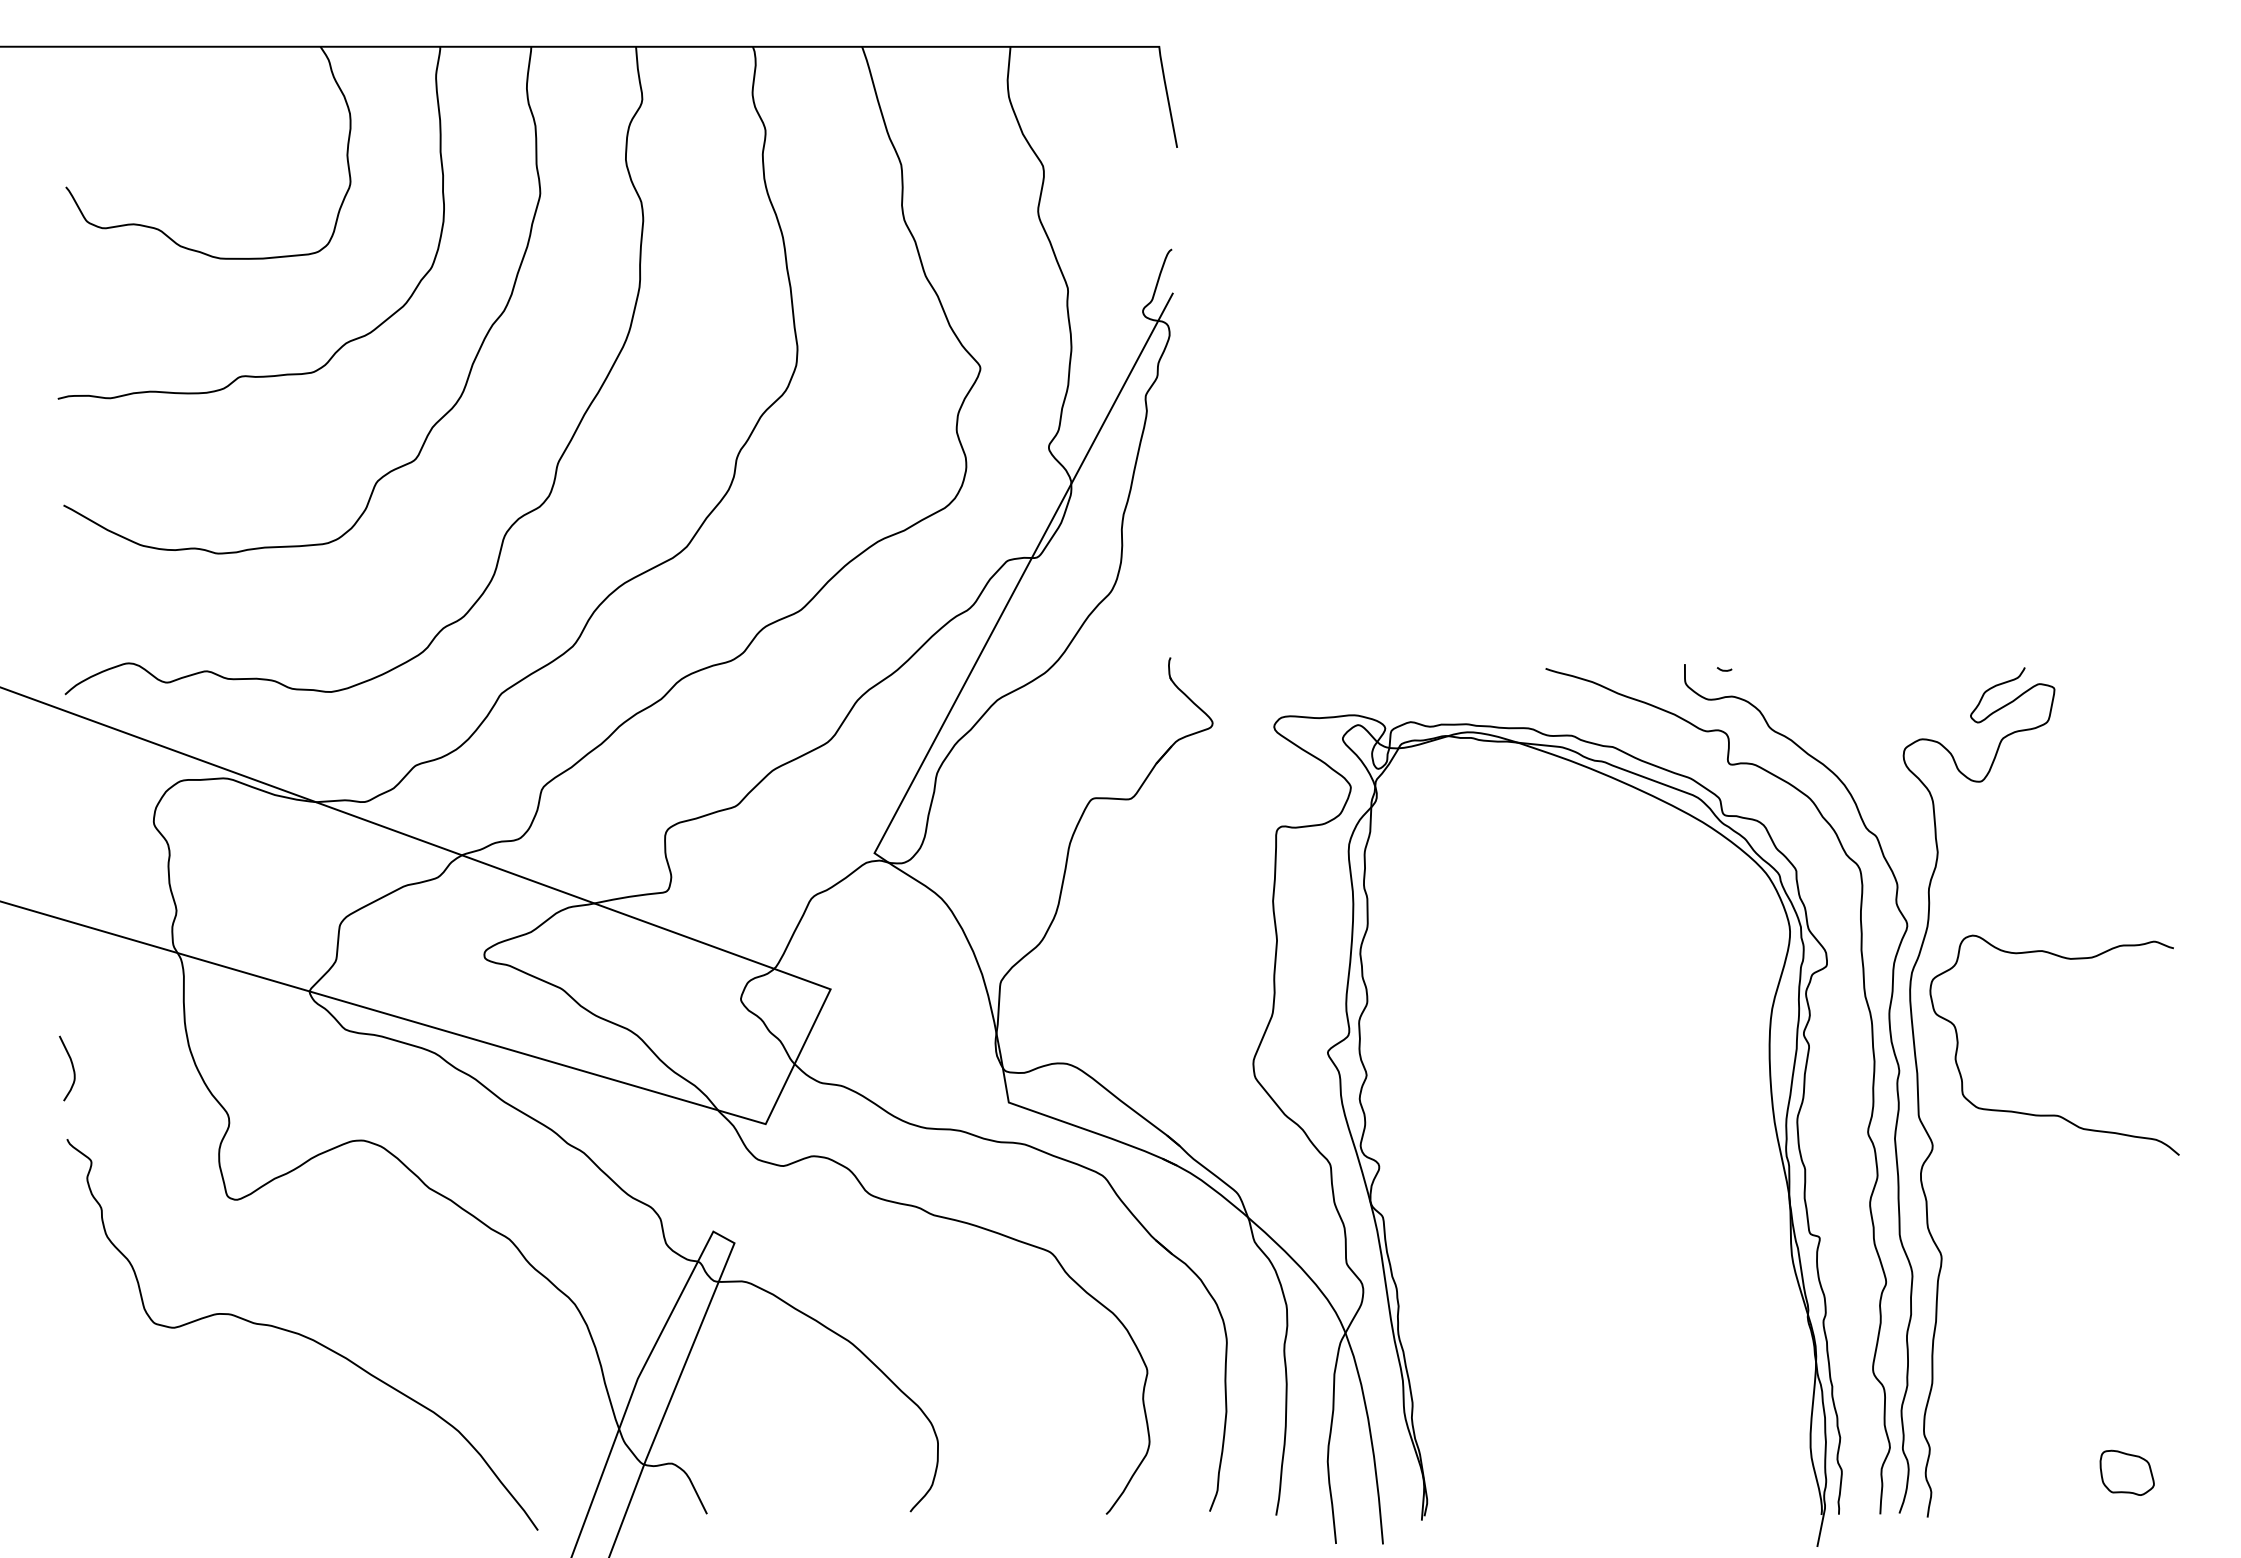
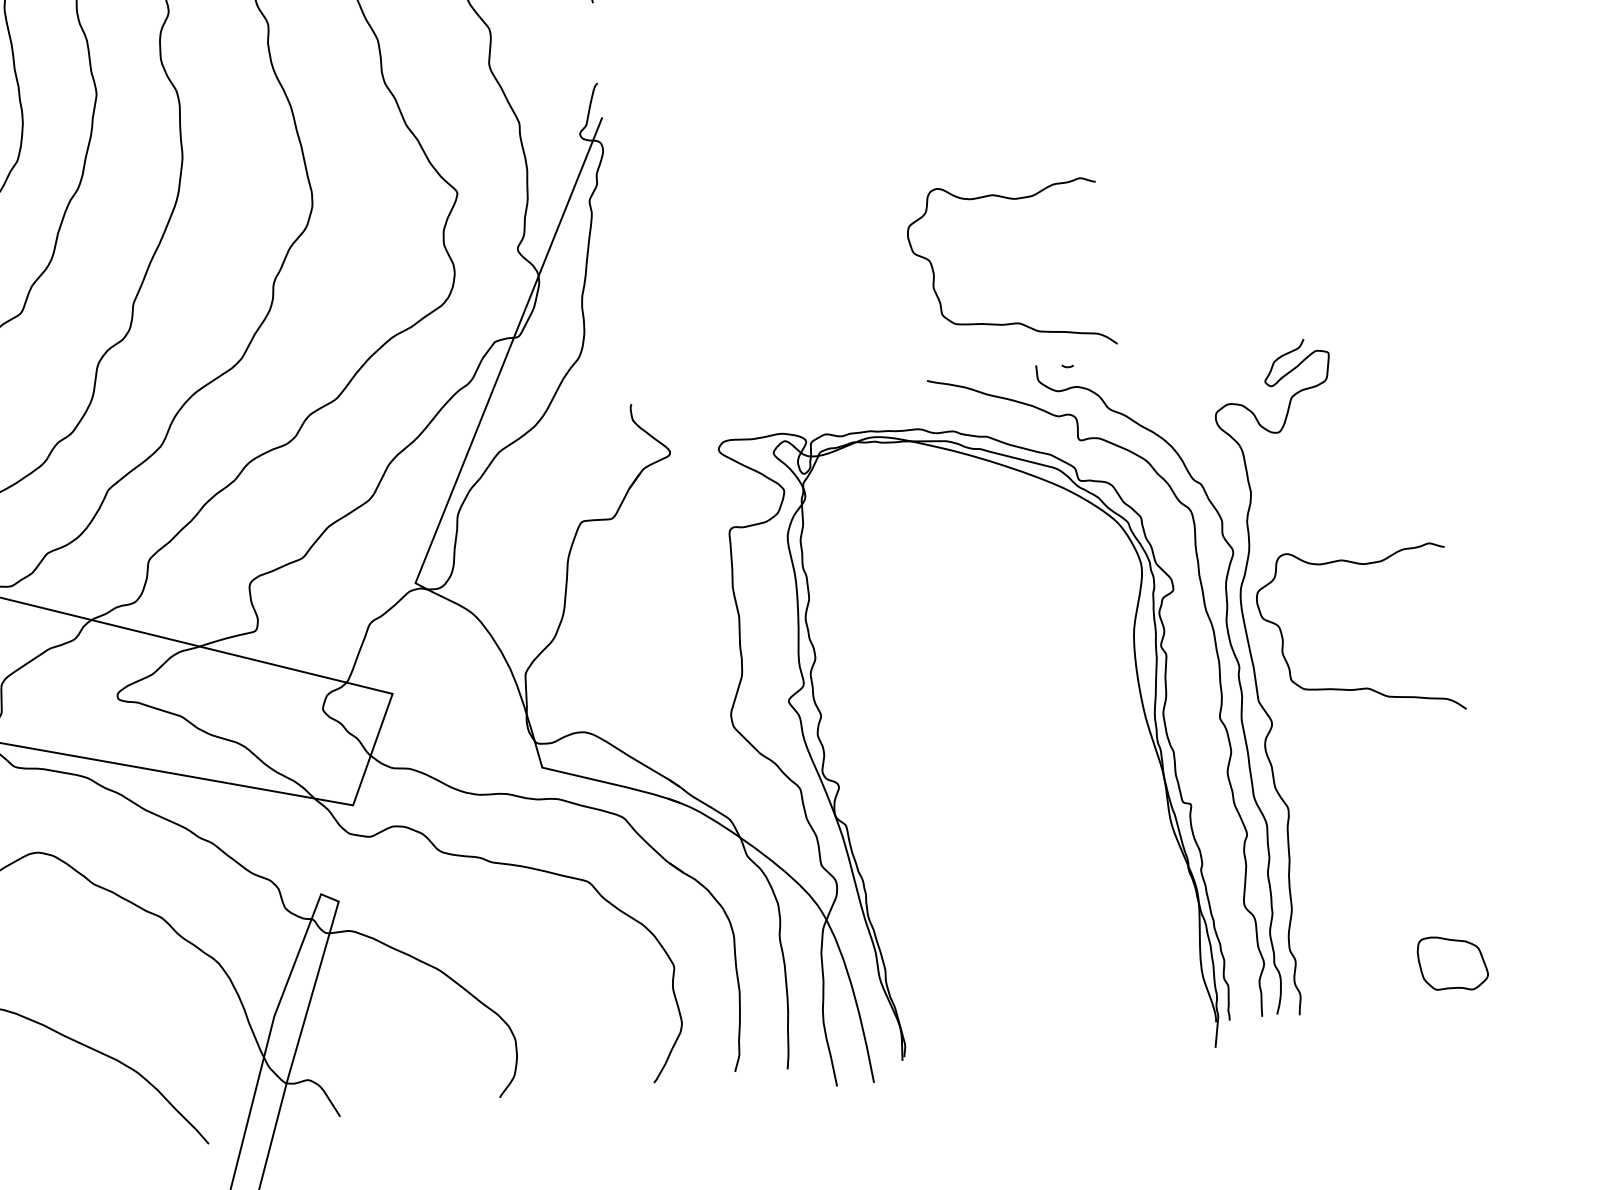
curve: (1665, 607) -> (1016, 322), added
part: (2126, 1472) -> (1452, 962), size x1.6

